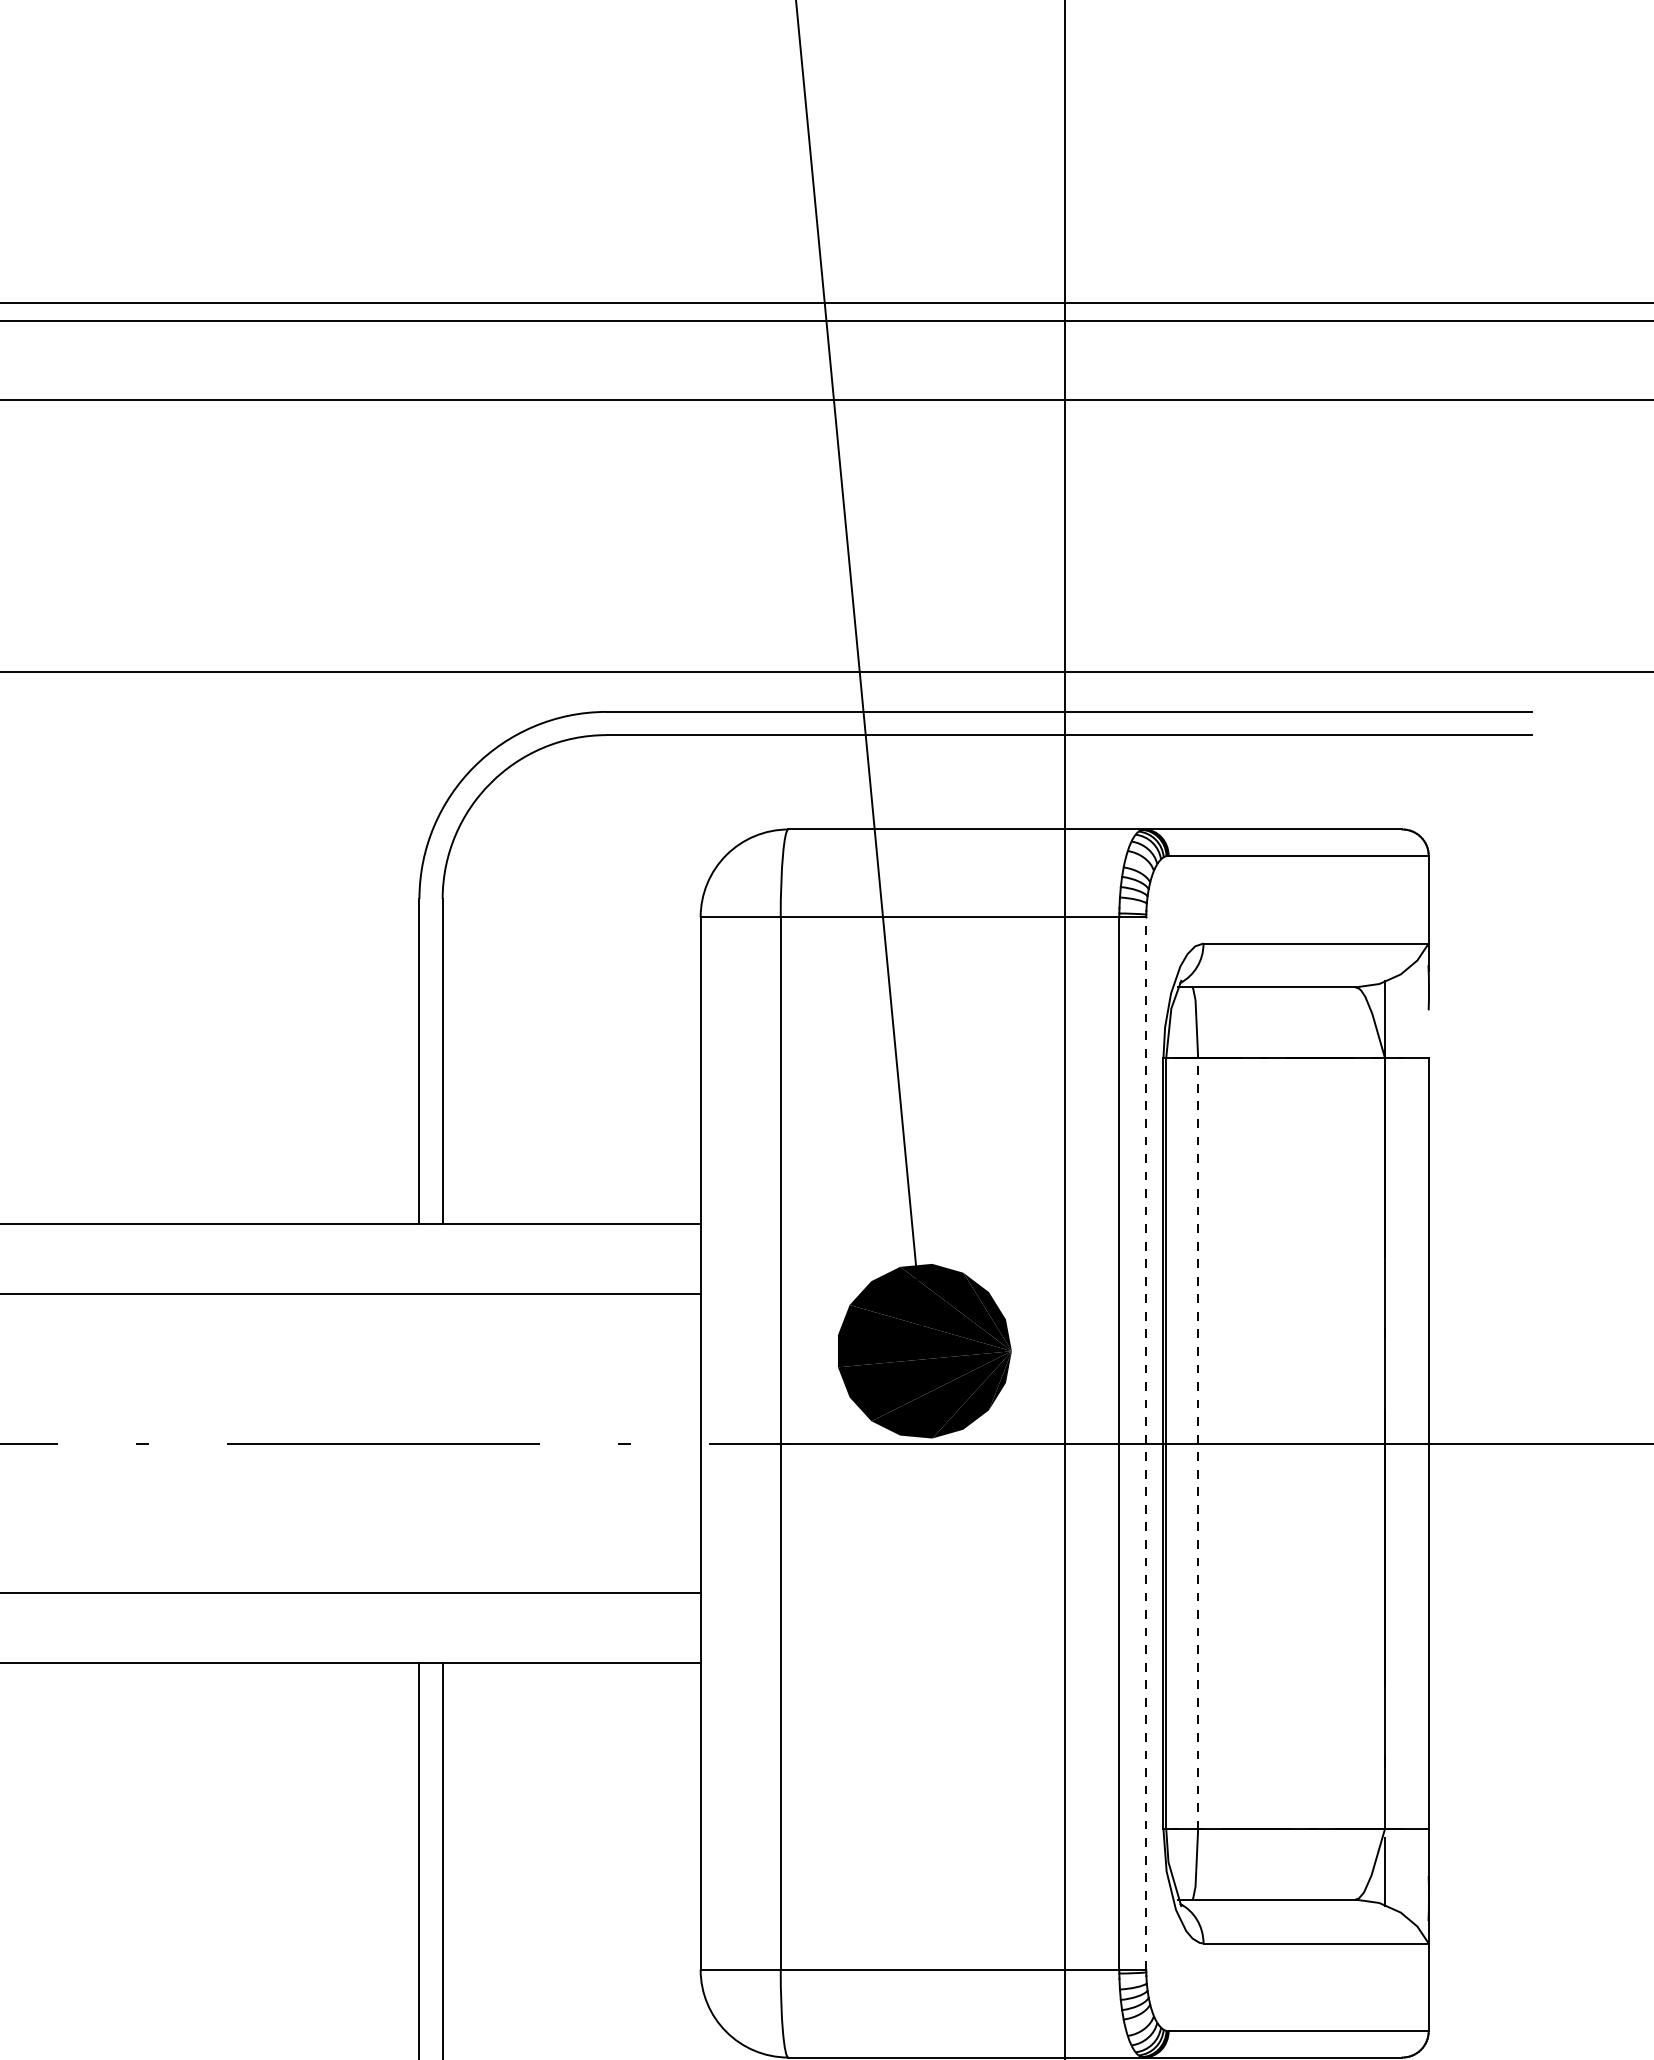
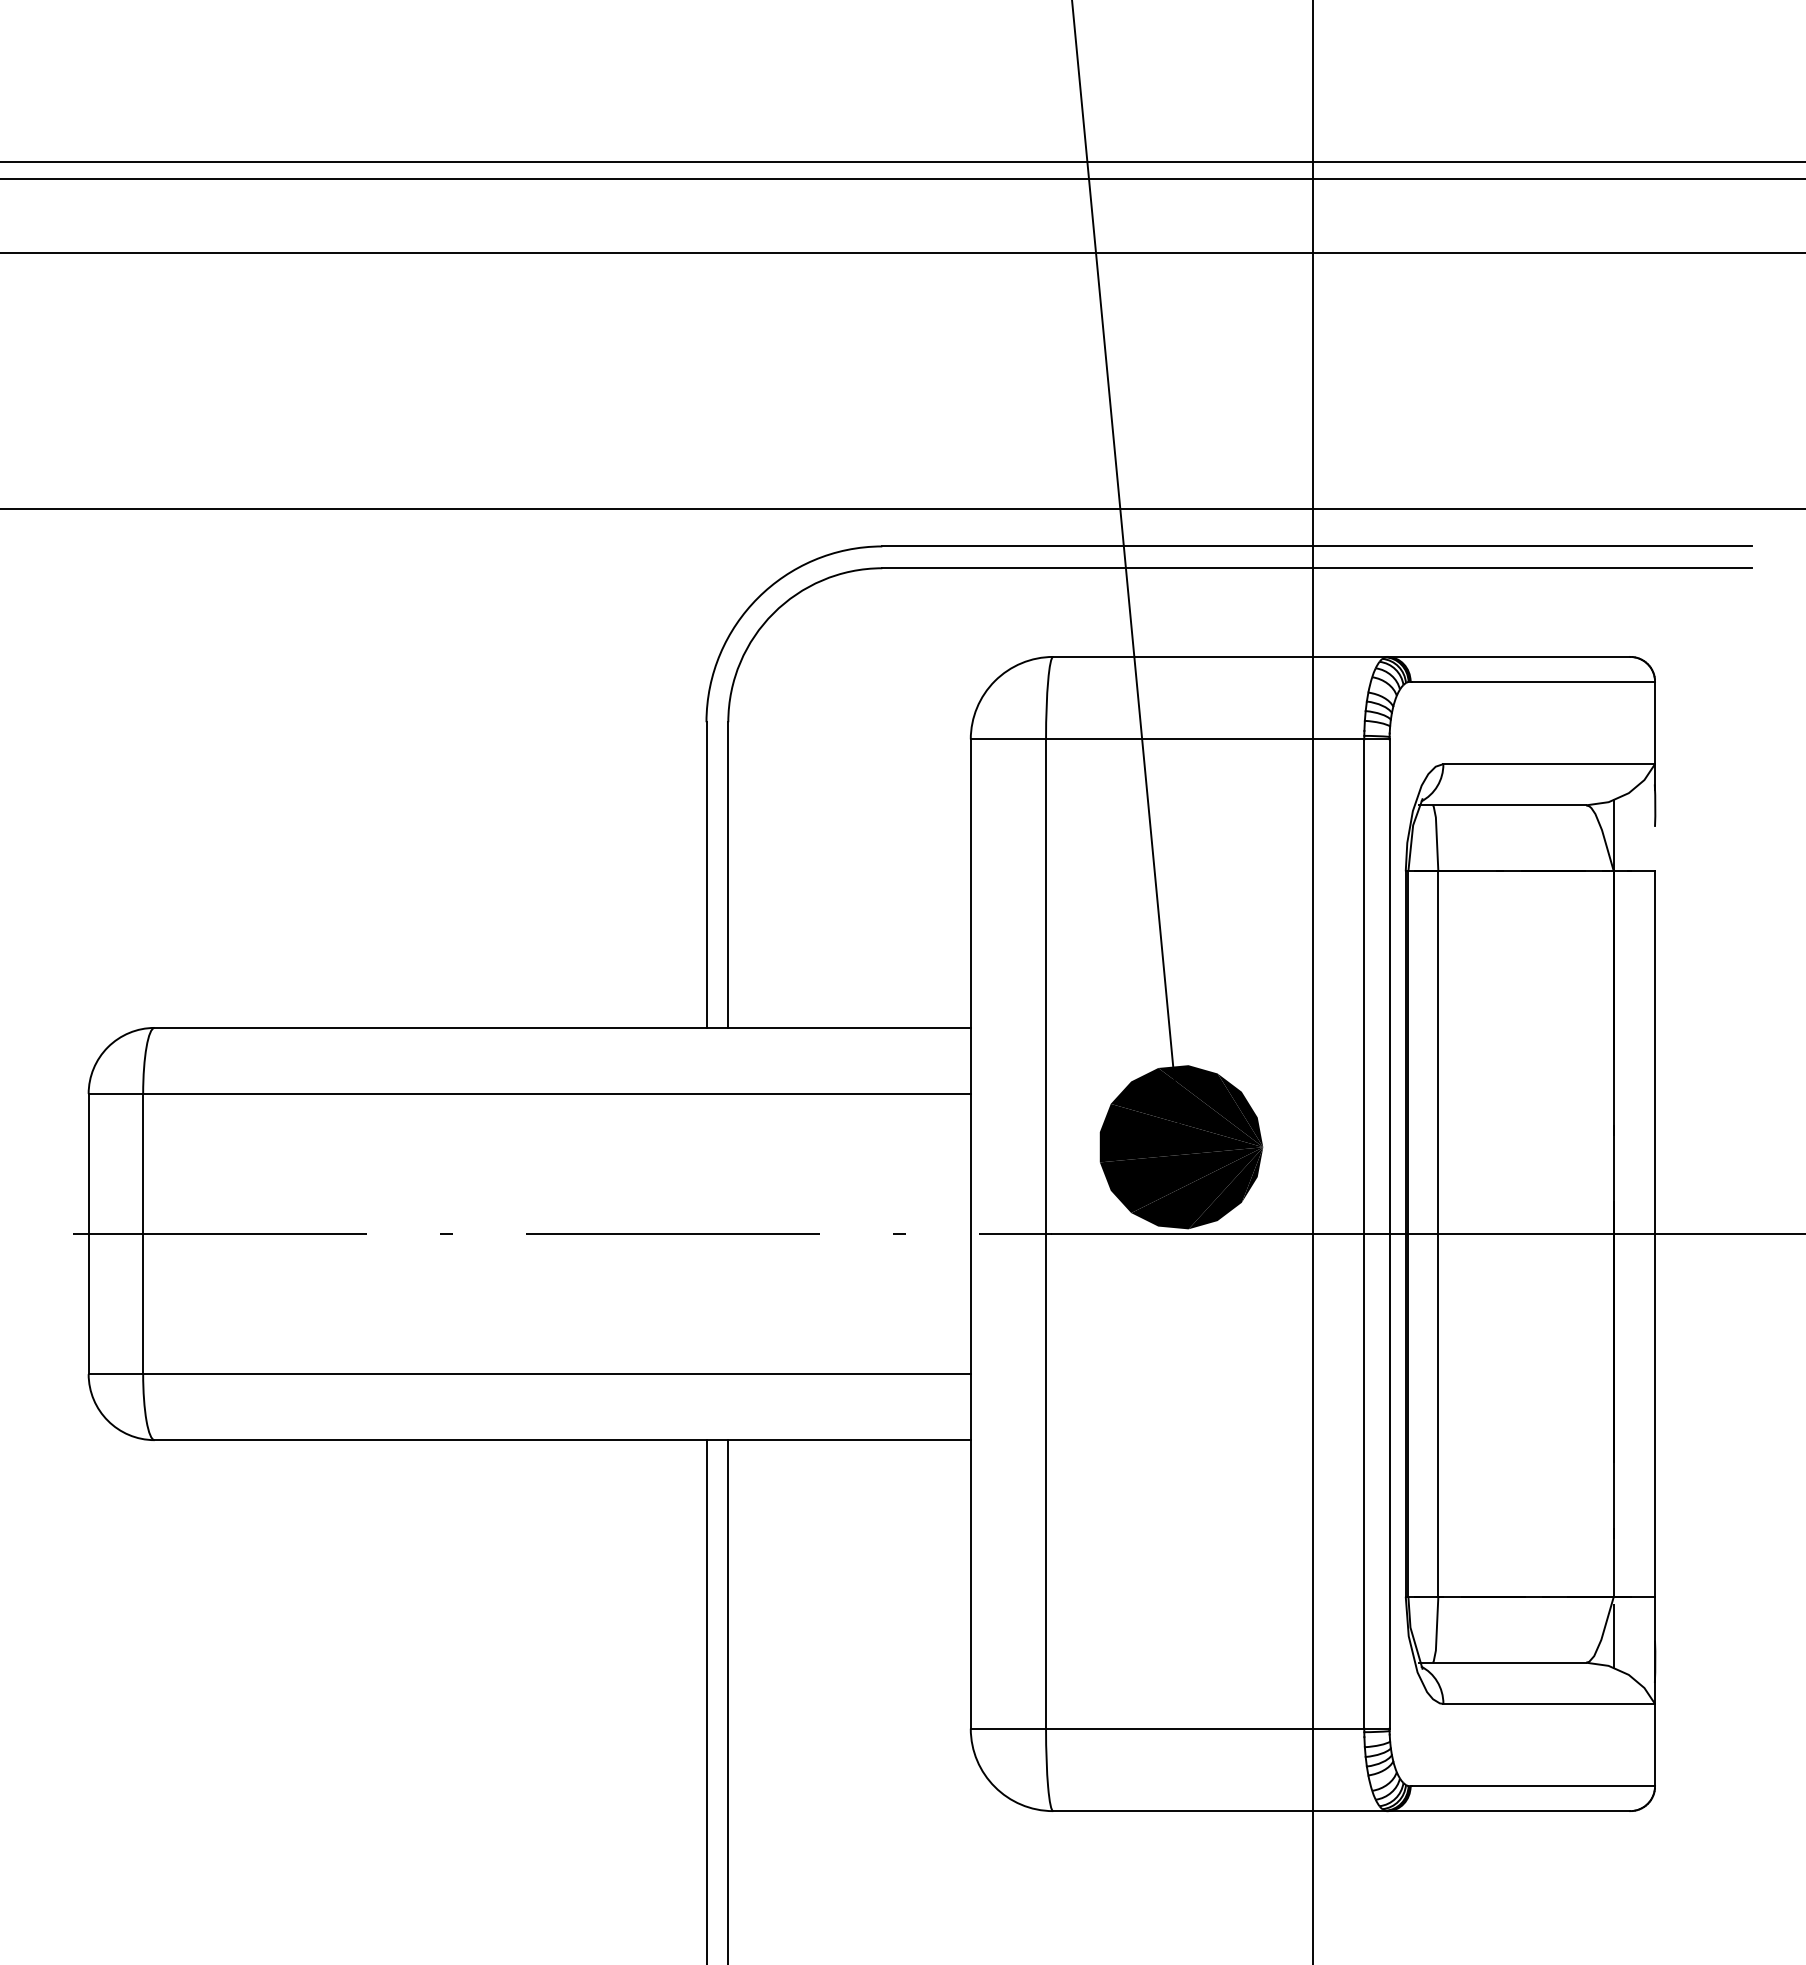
line: (1146, 1444) -> (1389, 1234), dashed -> solid
line: (1198, 1444) -> (1438, 1234), dashed -> solid

